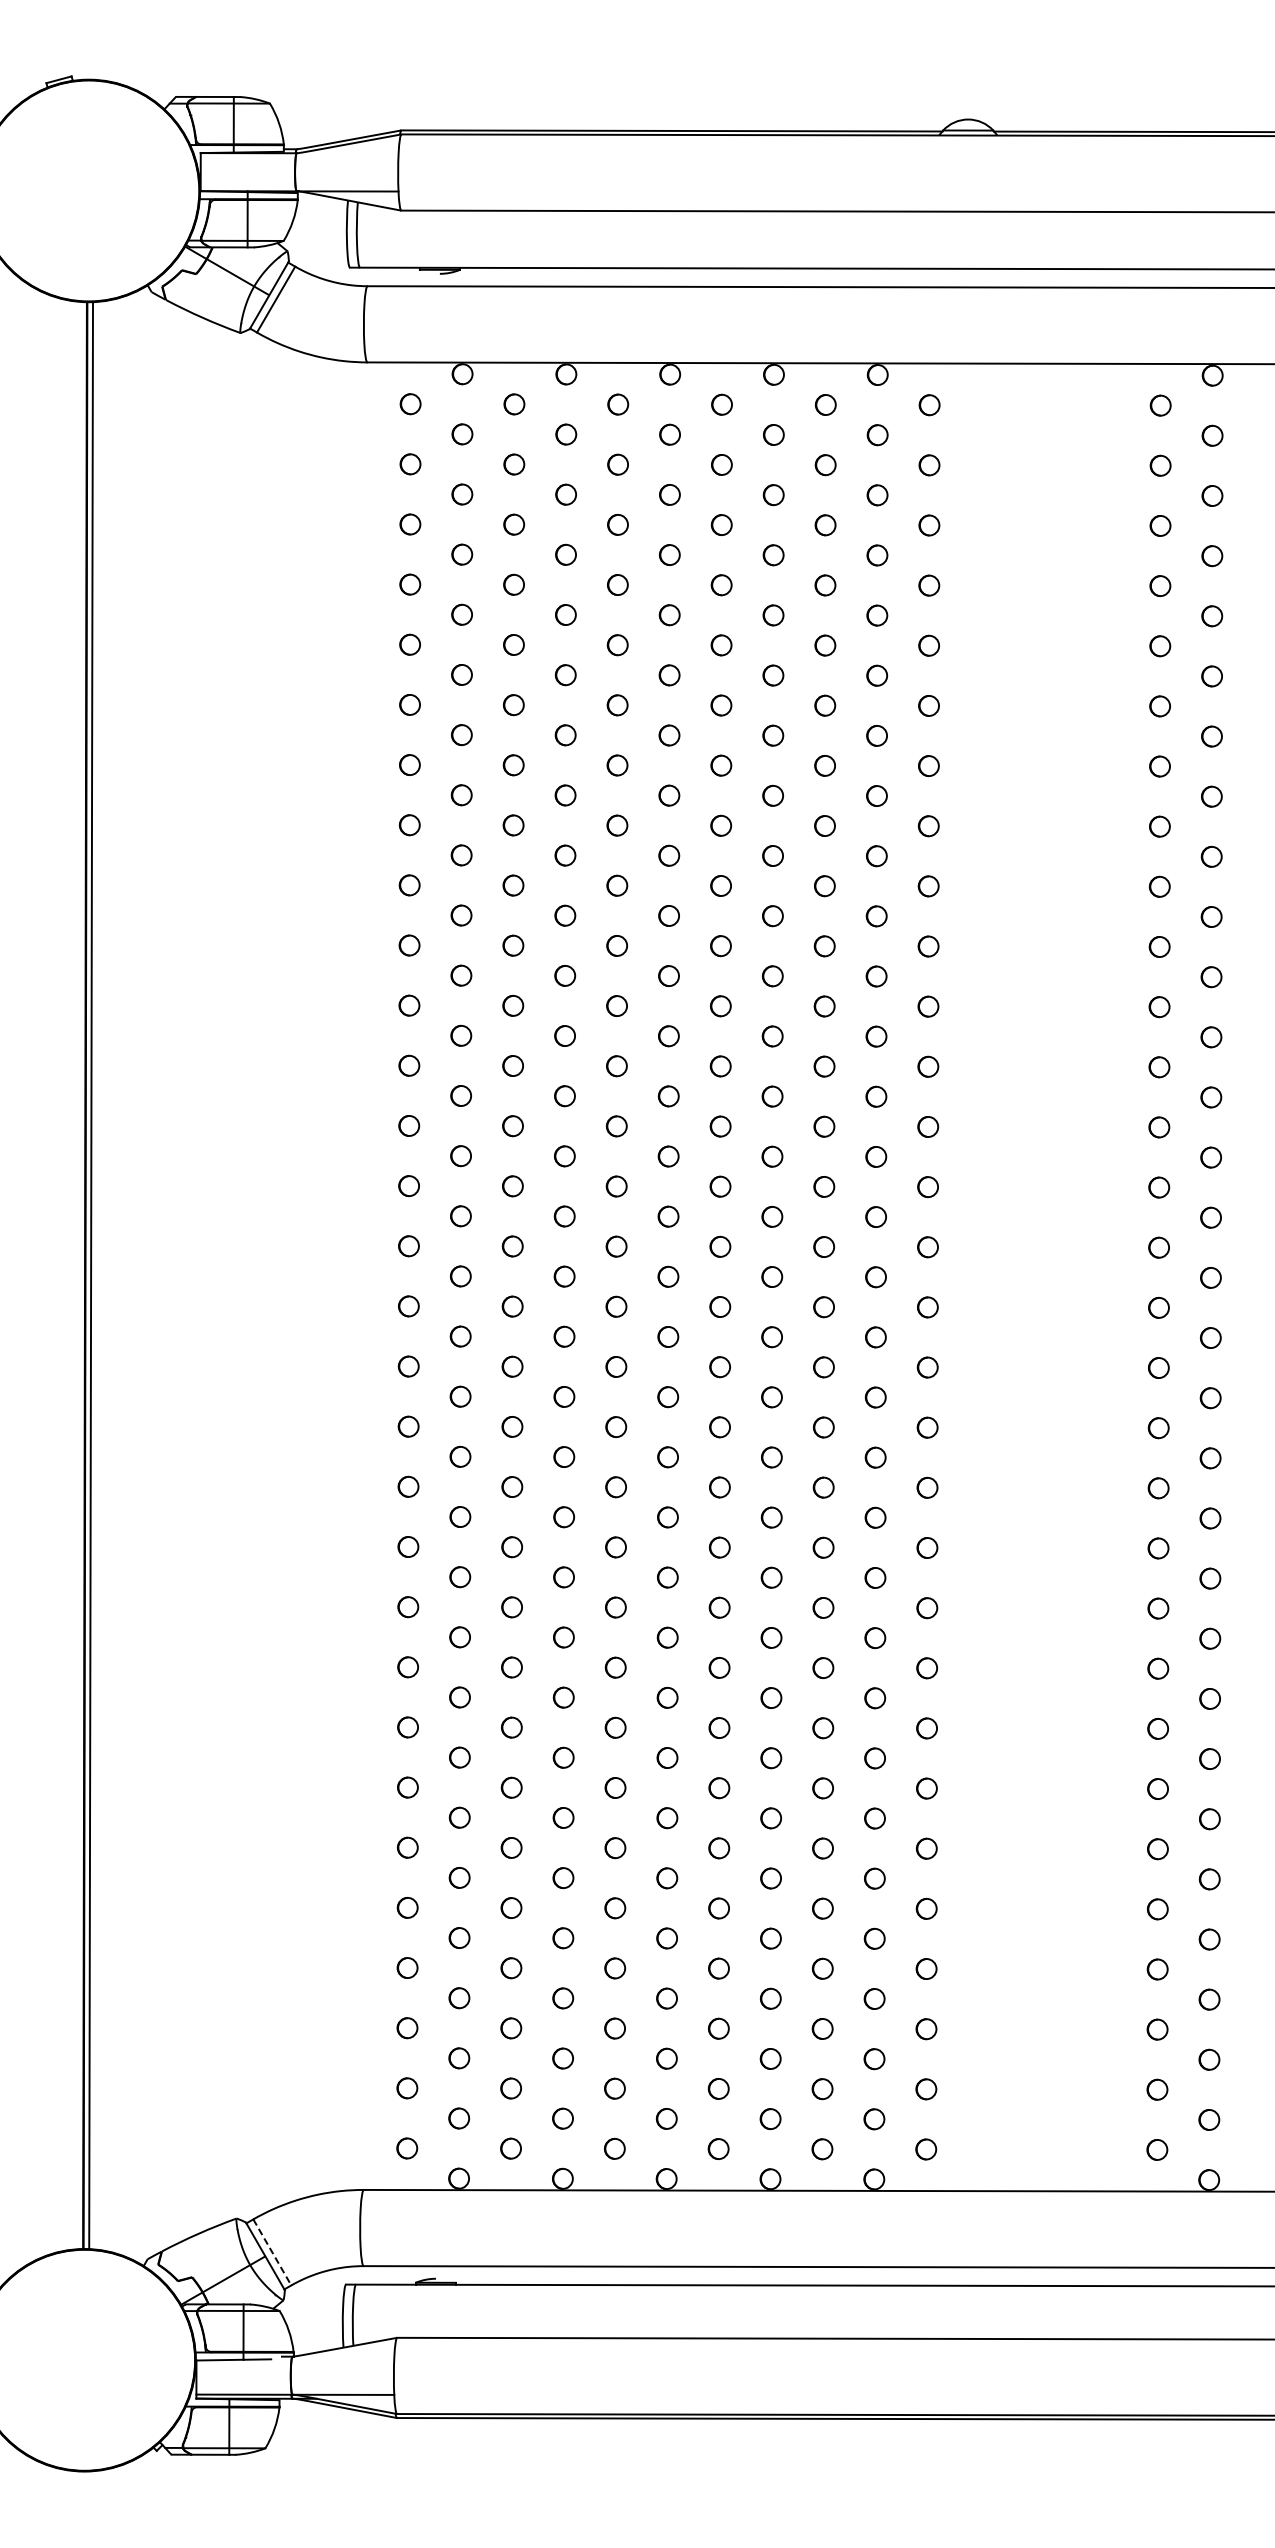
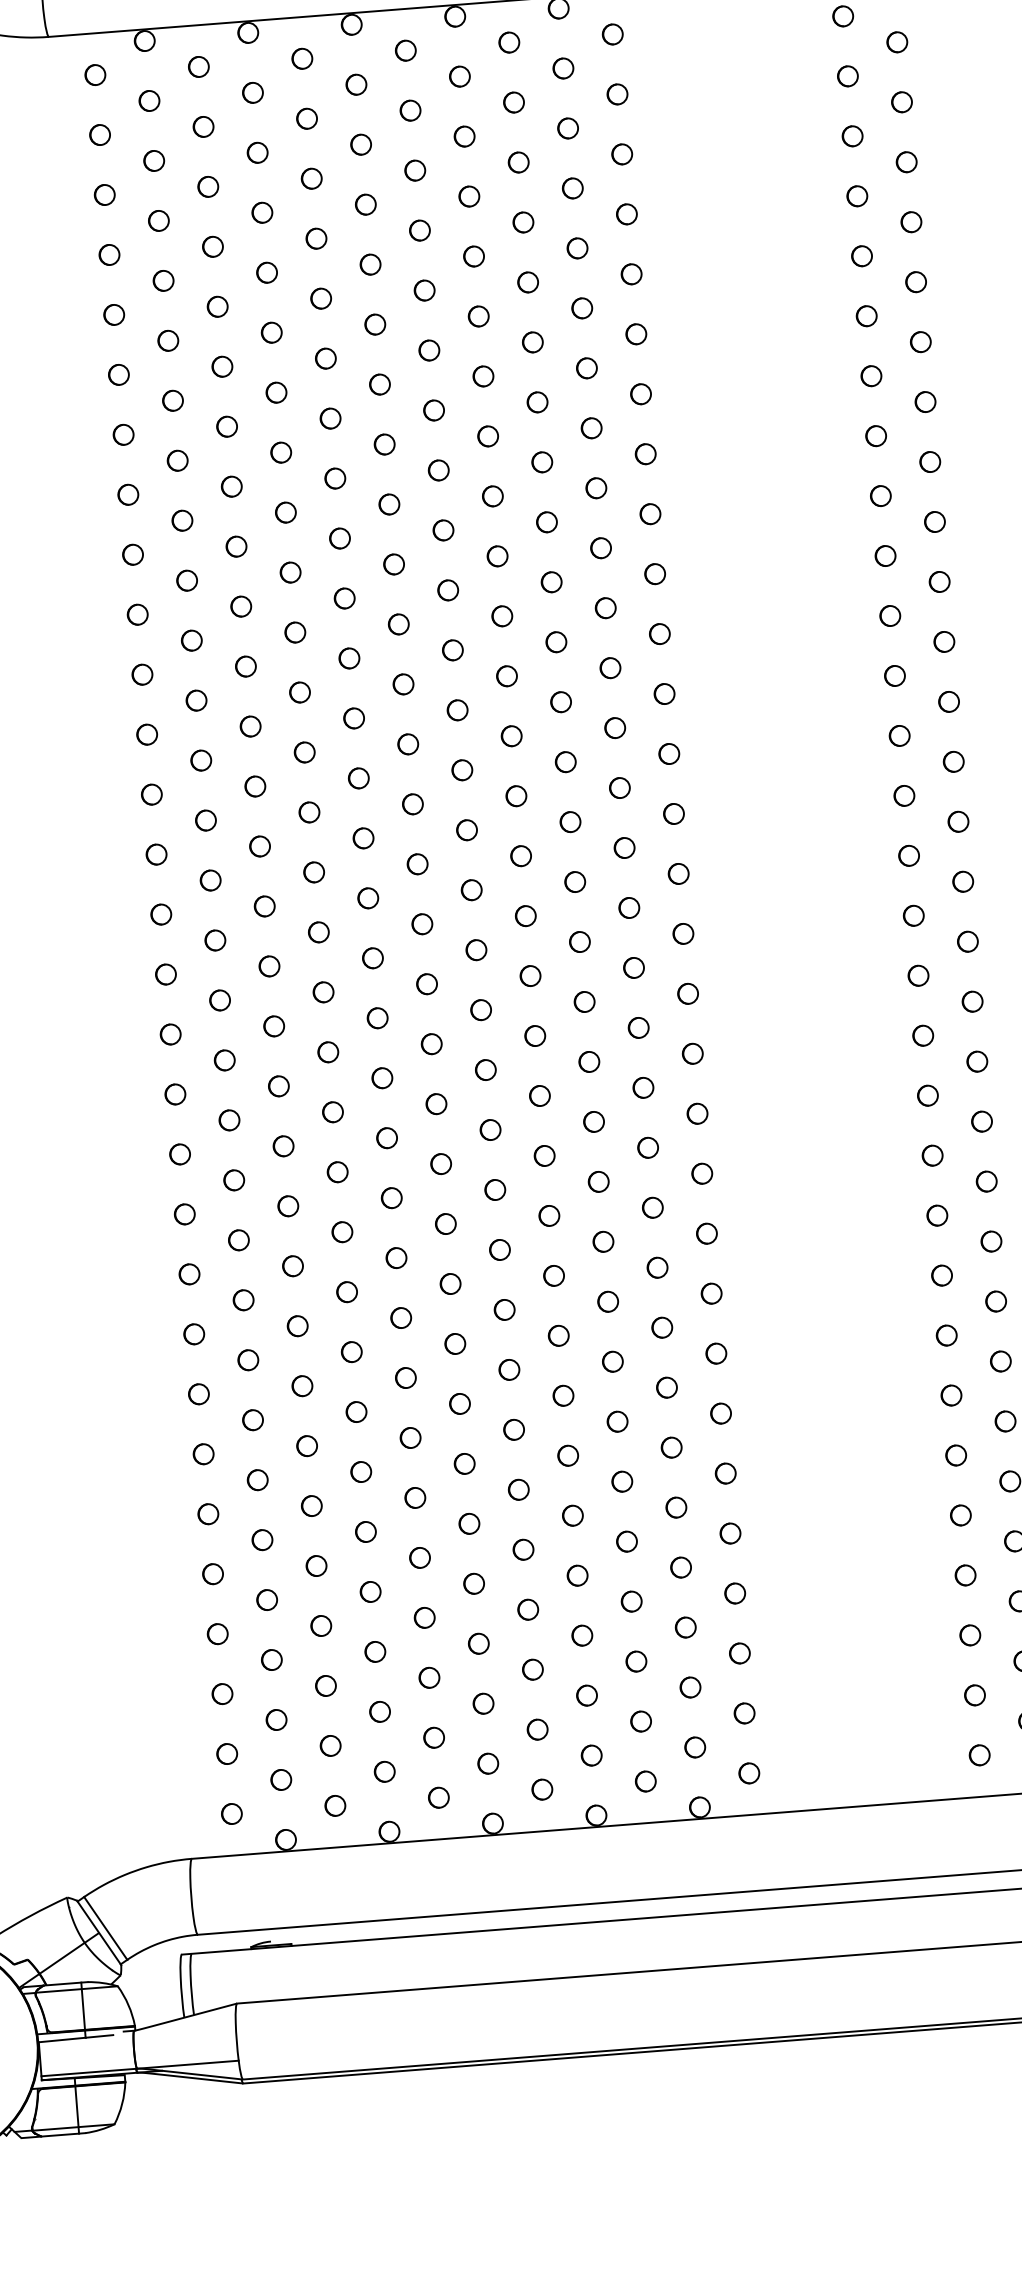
line: (272, 2252) -> (105, 1928), dashed -> solid

